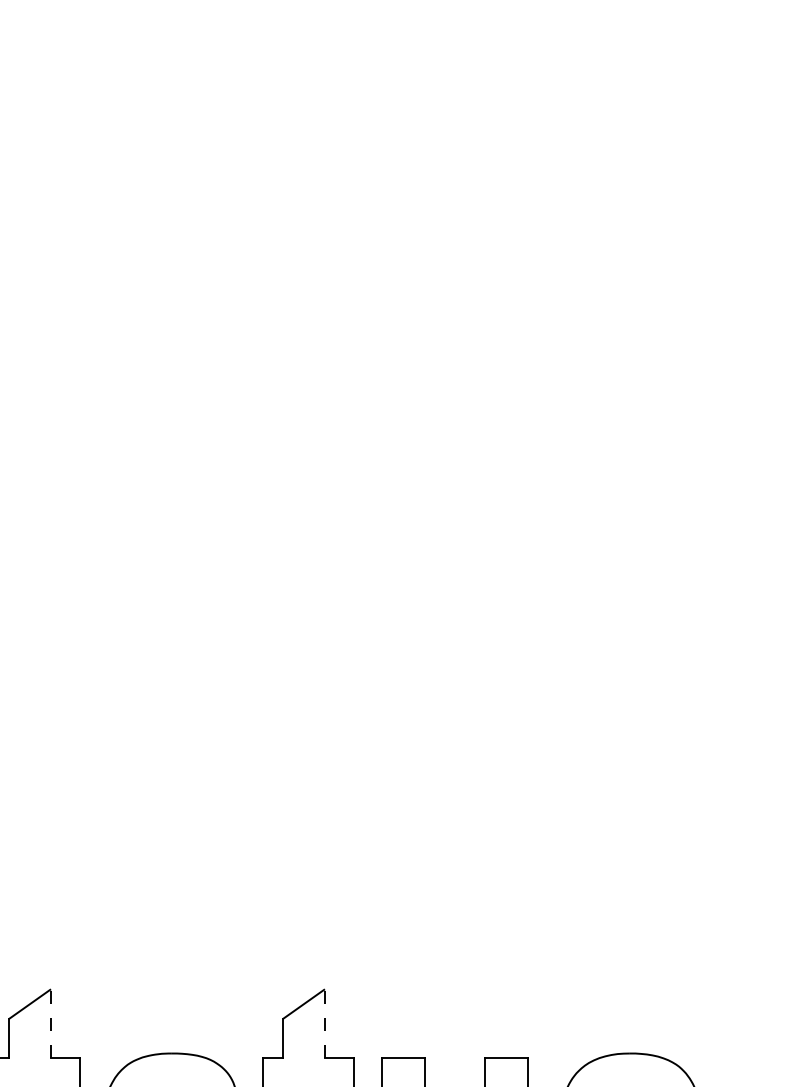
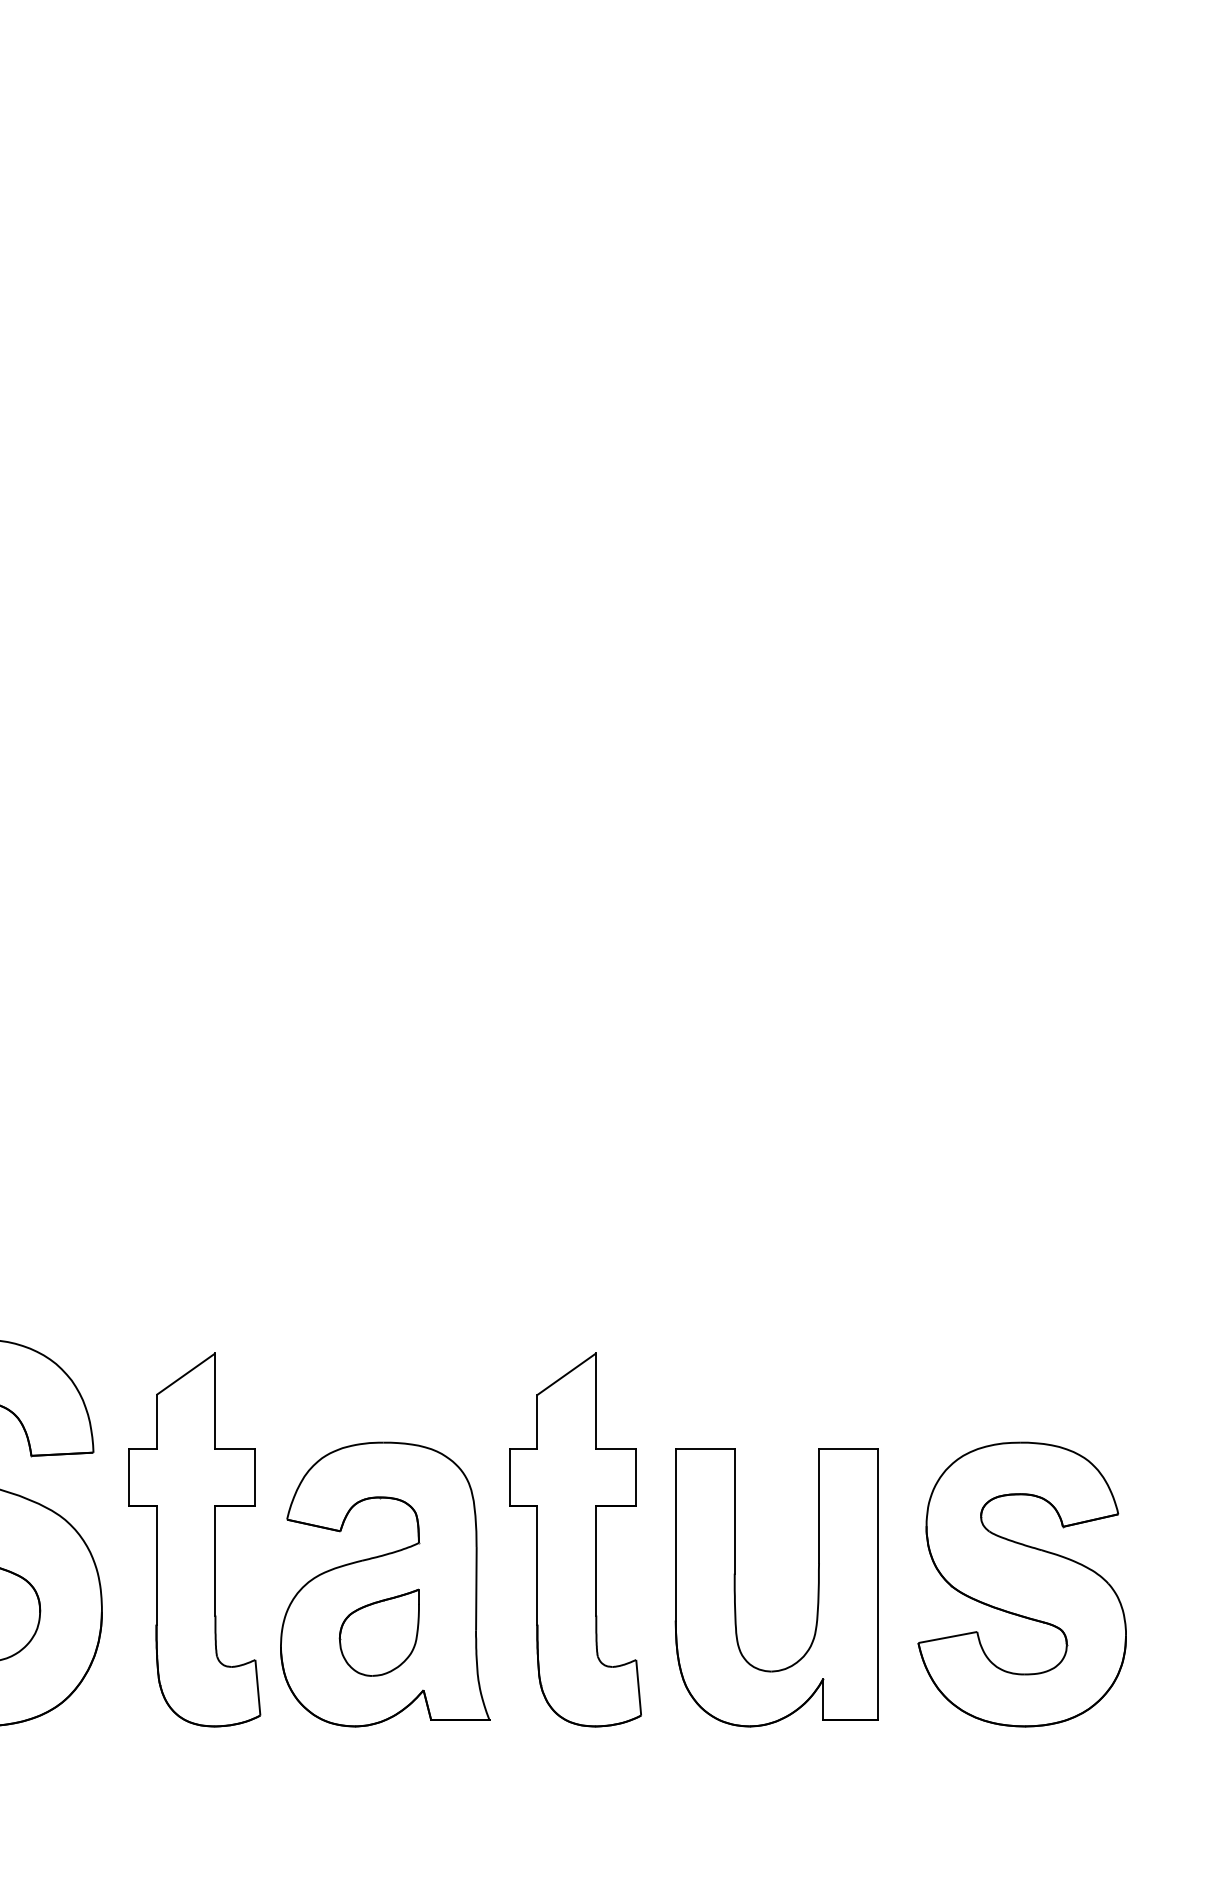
line: (51, 1023) -> (215, 1401), dashed -> solid
line: (325, 1023) -> (596, 1401), dashed -> solid

